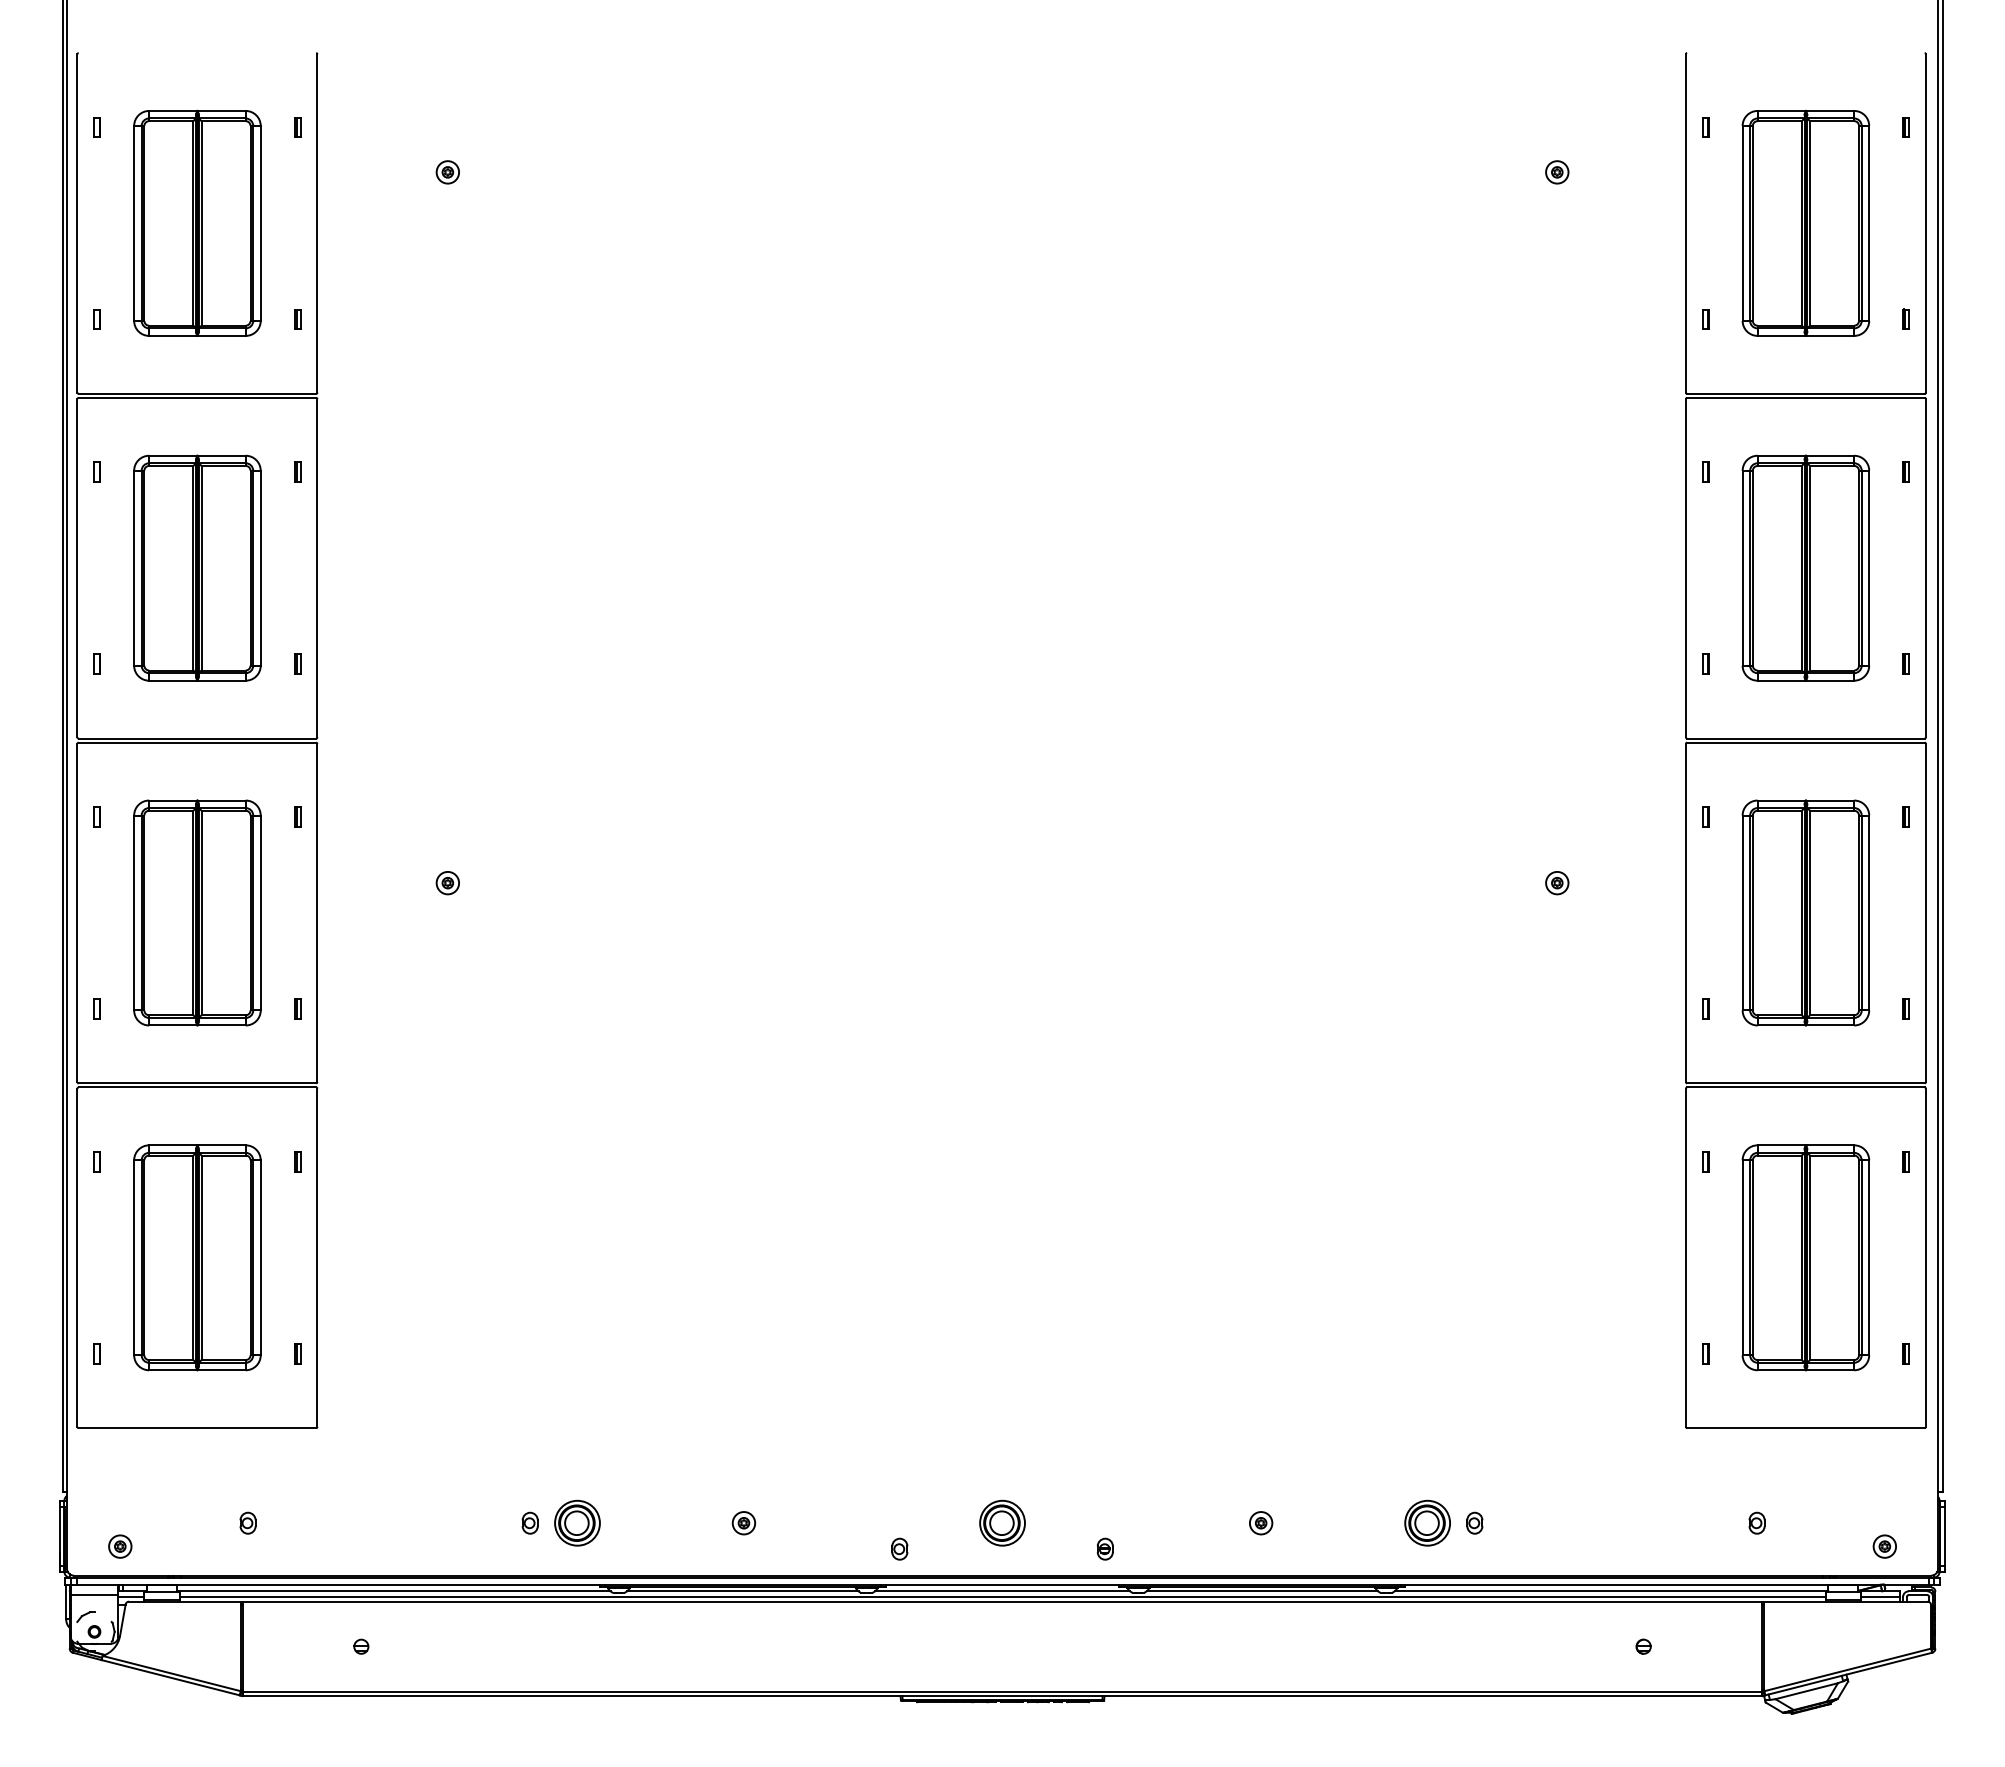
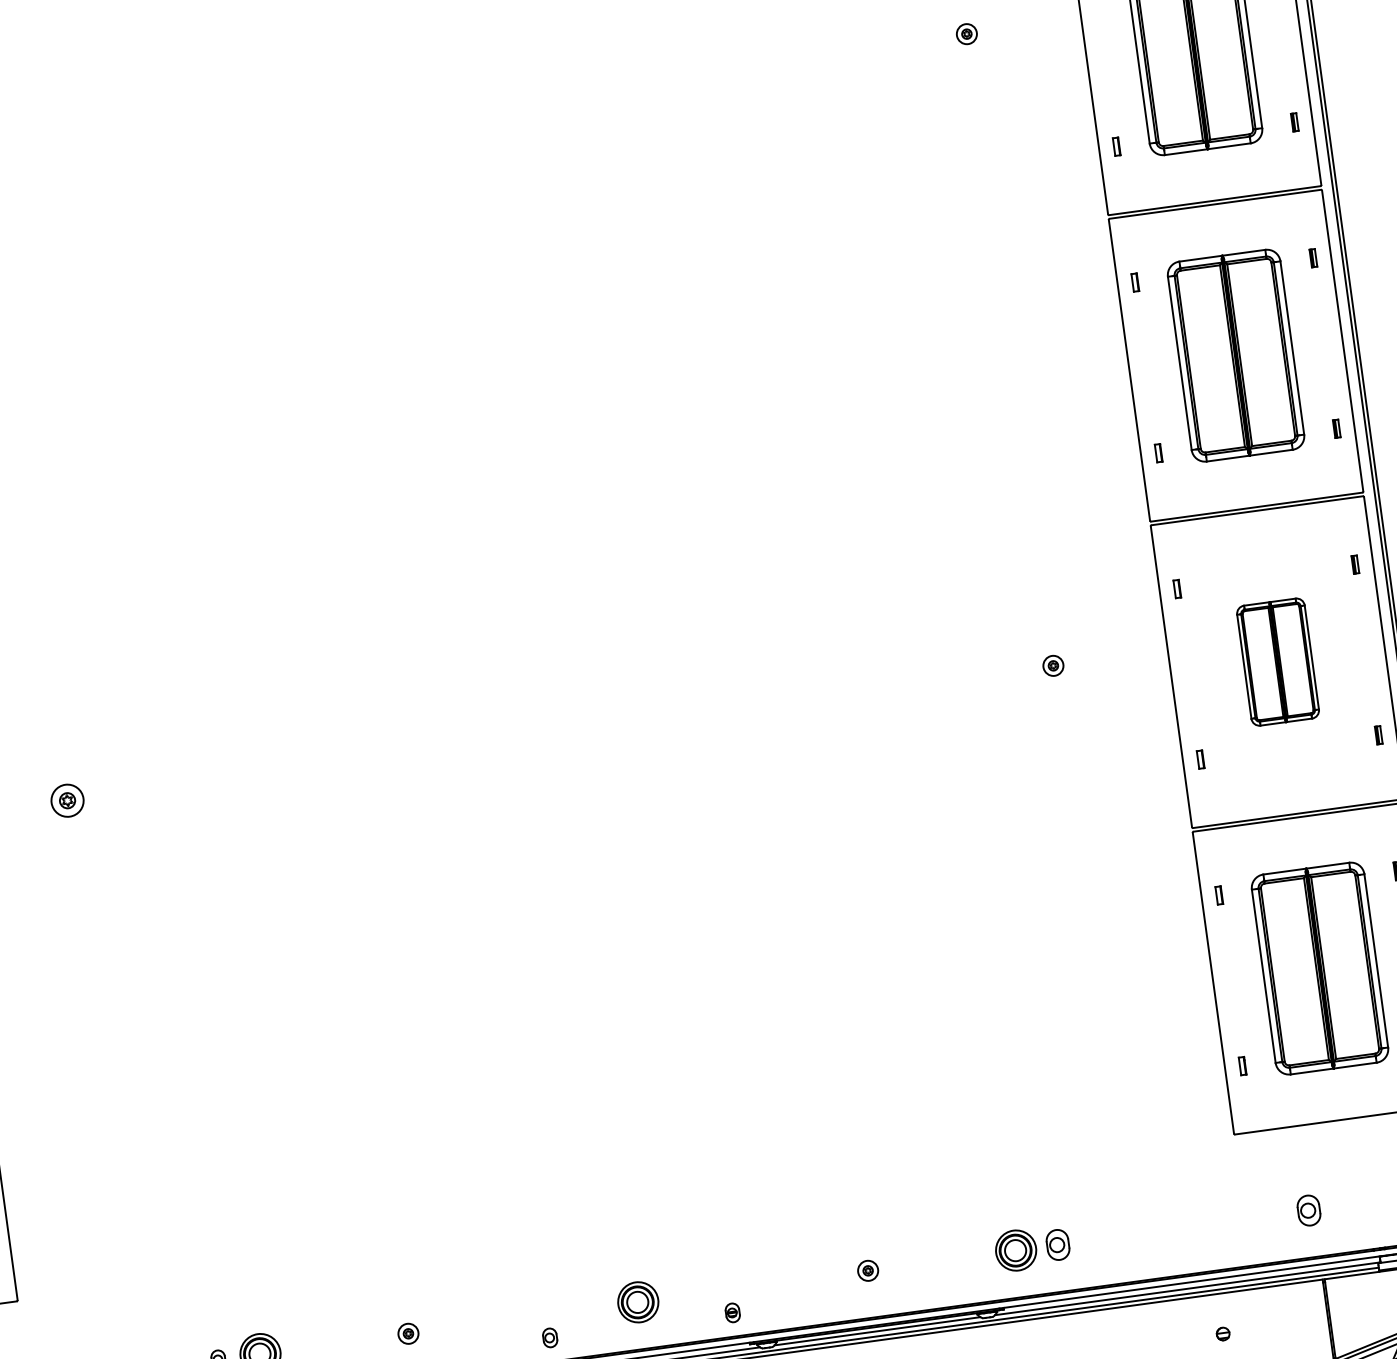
part: (447, 883) -> (67, 801), size x1.6
part: (1805, 912) -> (1277, 661), size x0.6
part: (1474, 1522) -> (1057, 1244), size x1.6
part: (1756, 1522) -> (1308, 1209), size x1.6

